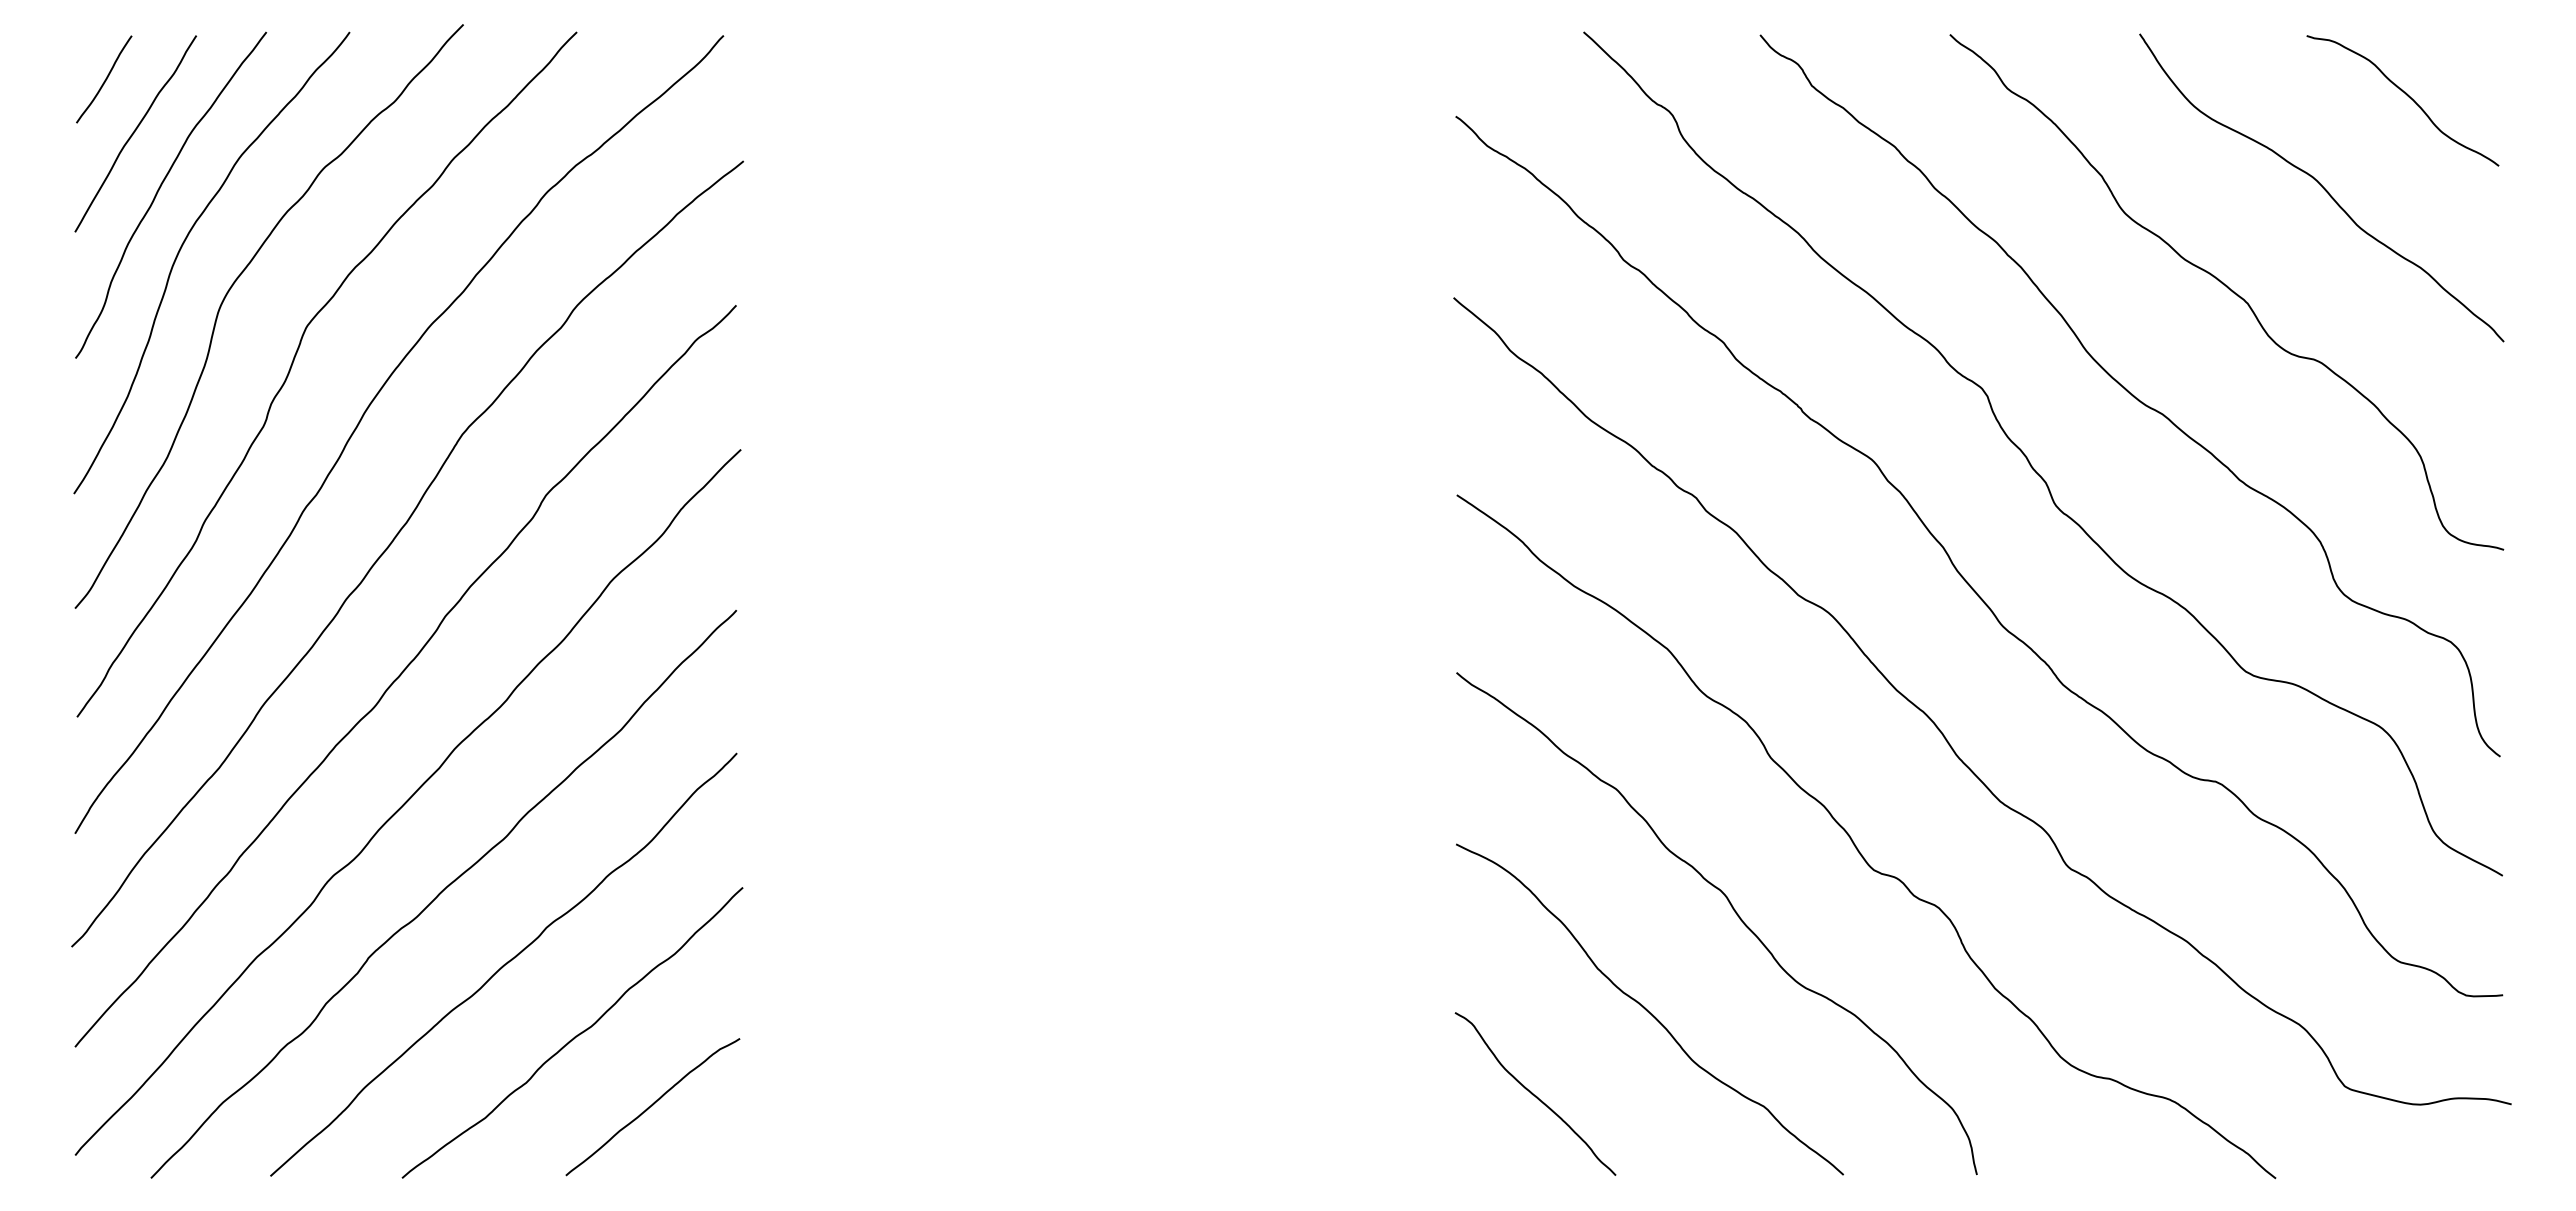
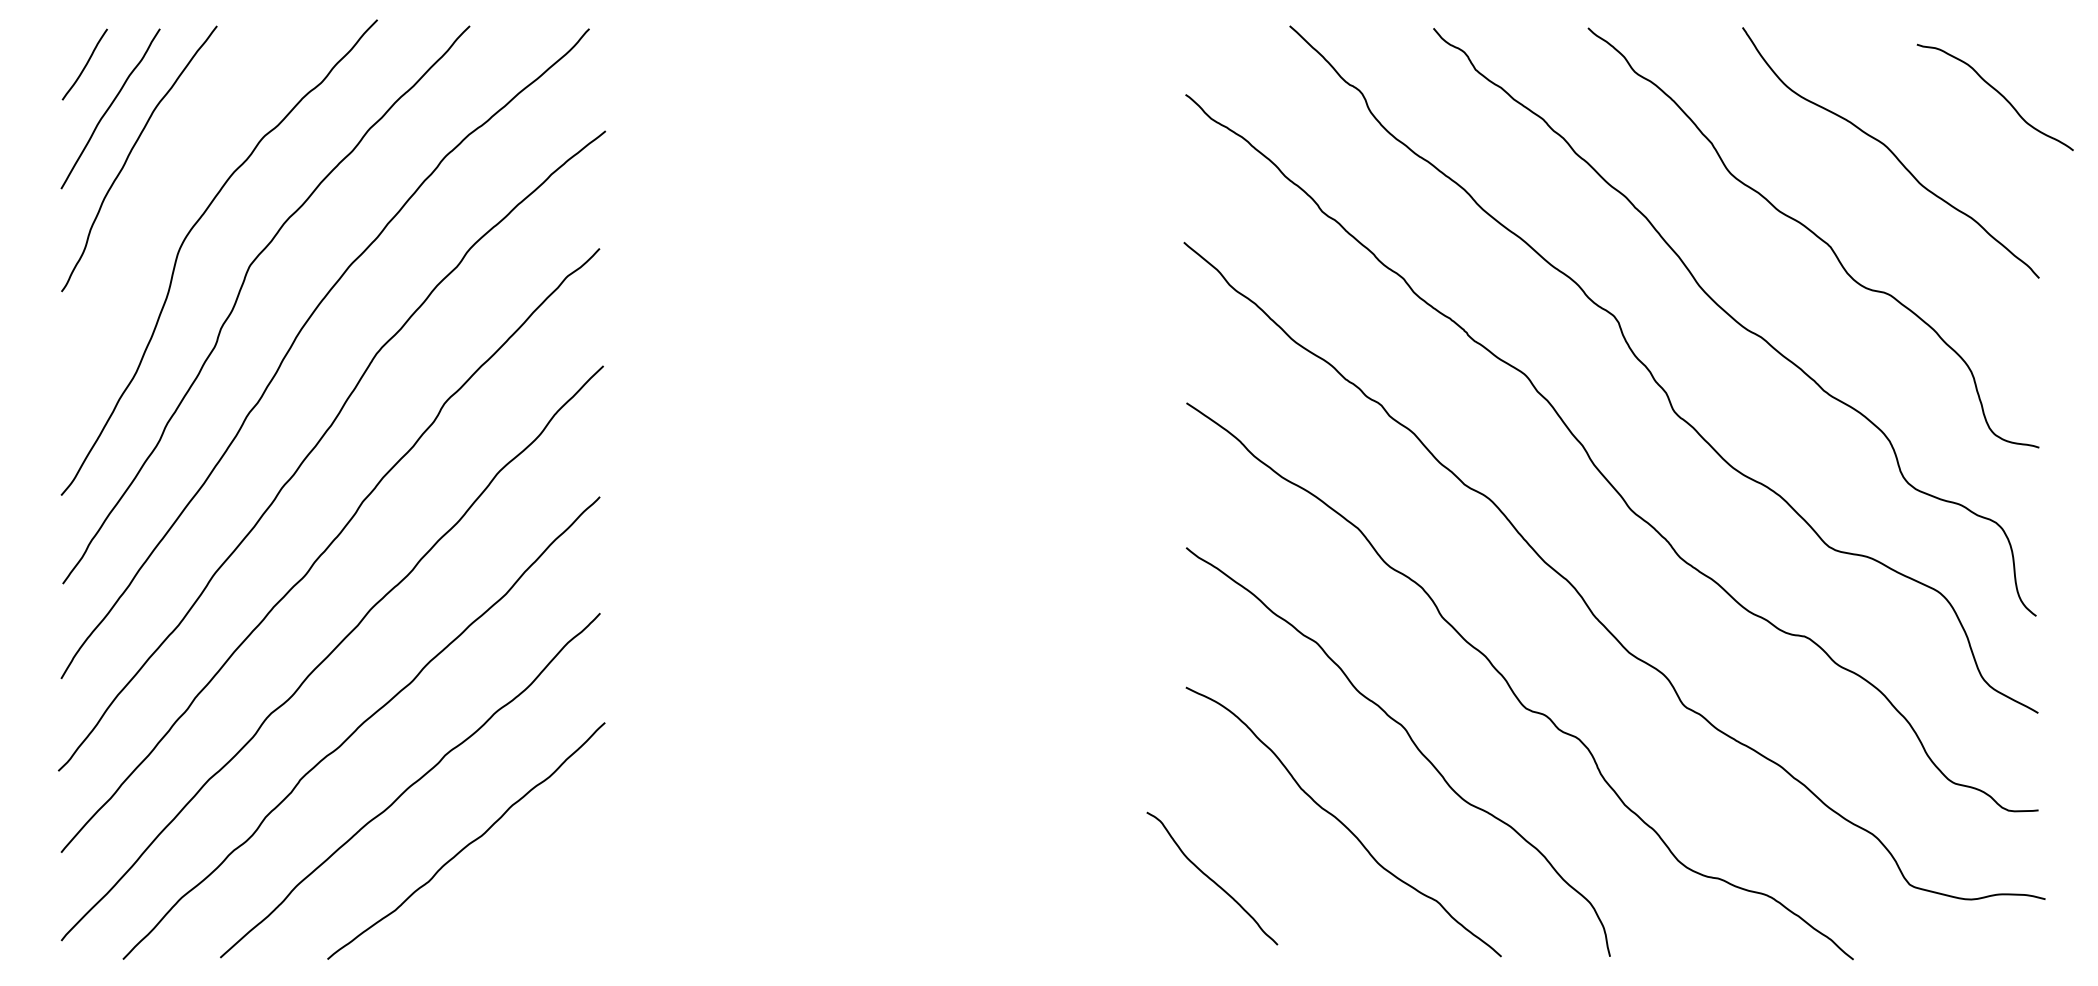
curve: (2406, 95) -> (1998, 93), moved
curve: (182, 247) -> (148, 201), removed
curve: (1534, 1094) -> (1211, 879), moved
curve: (652, 1106) -> (531, 901), removed

